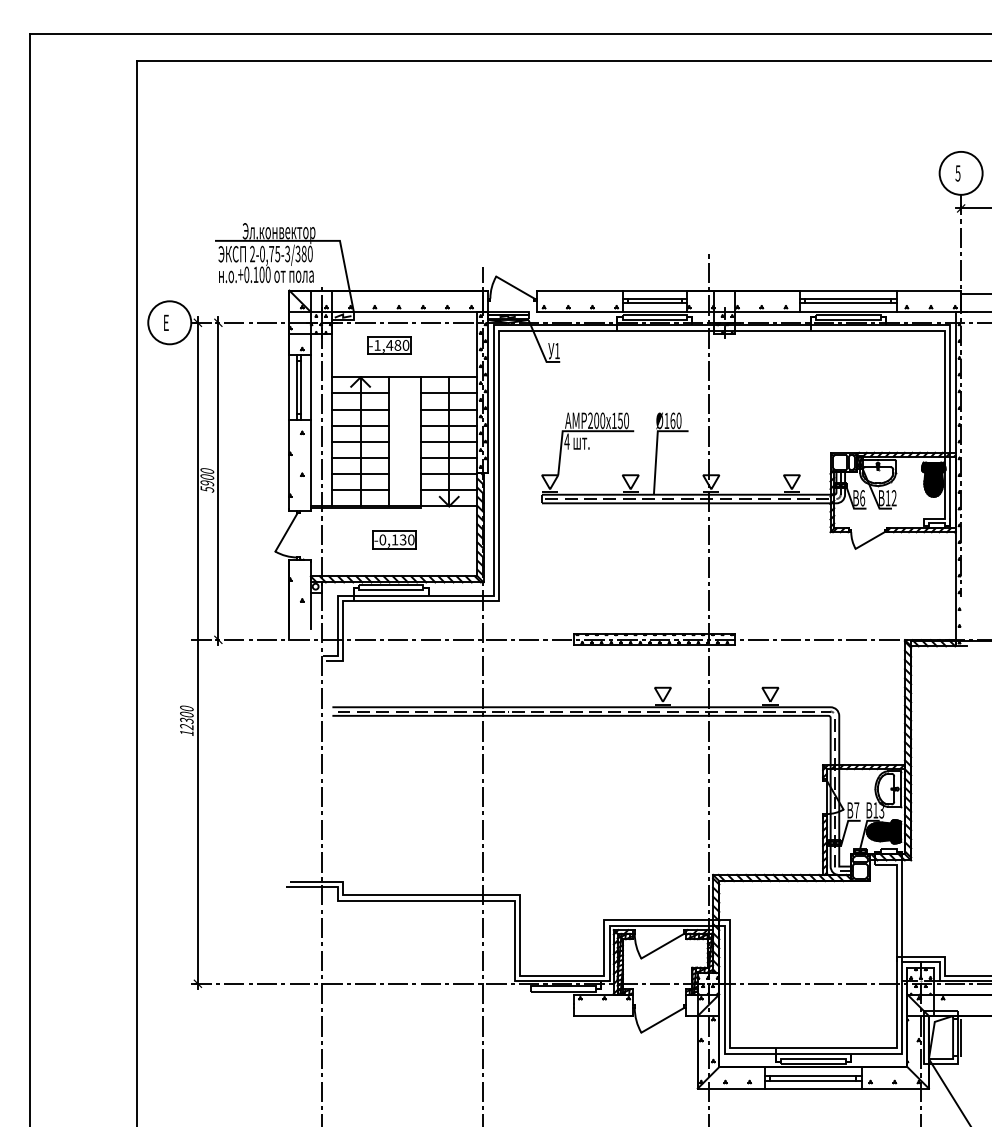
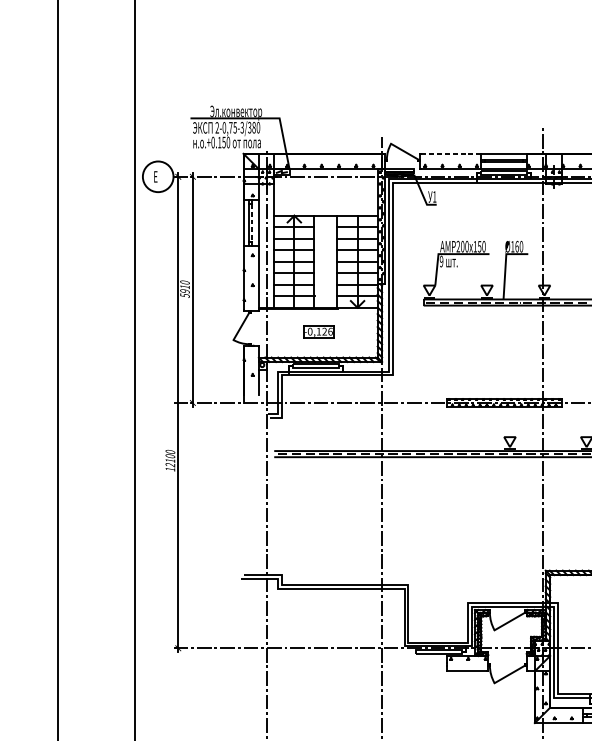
text: (261, 274) -> (223, 142), .+0.100 -> .+0.150
line: (579, 290) -> (450, 153), solid -> dashed
part: (389, 345) -> (314, 193), removed
line: (301, 387) -> (252, 222), solid -> dashed
text: (566, 441) -> (441, 261), 4 -> 9
text: (207, 477) -> (185, 287), 5900 -> 5910
text: (407, 539) -> (327, 331), -0,130 -> -0,126
text: (186, 720) -> (170, 460), 12300 -> 12100

